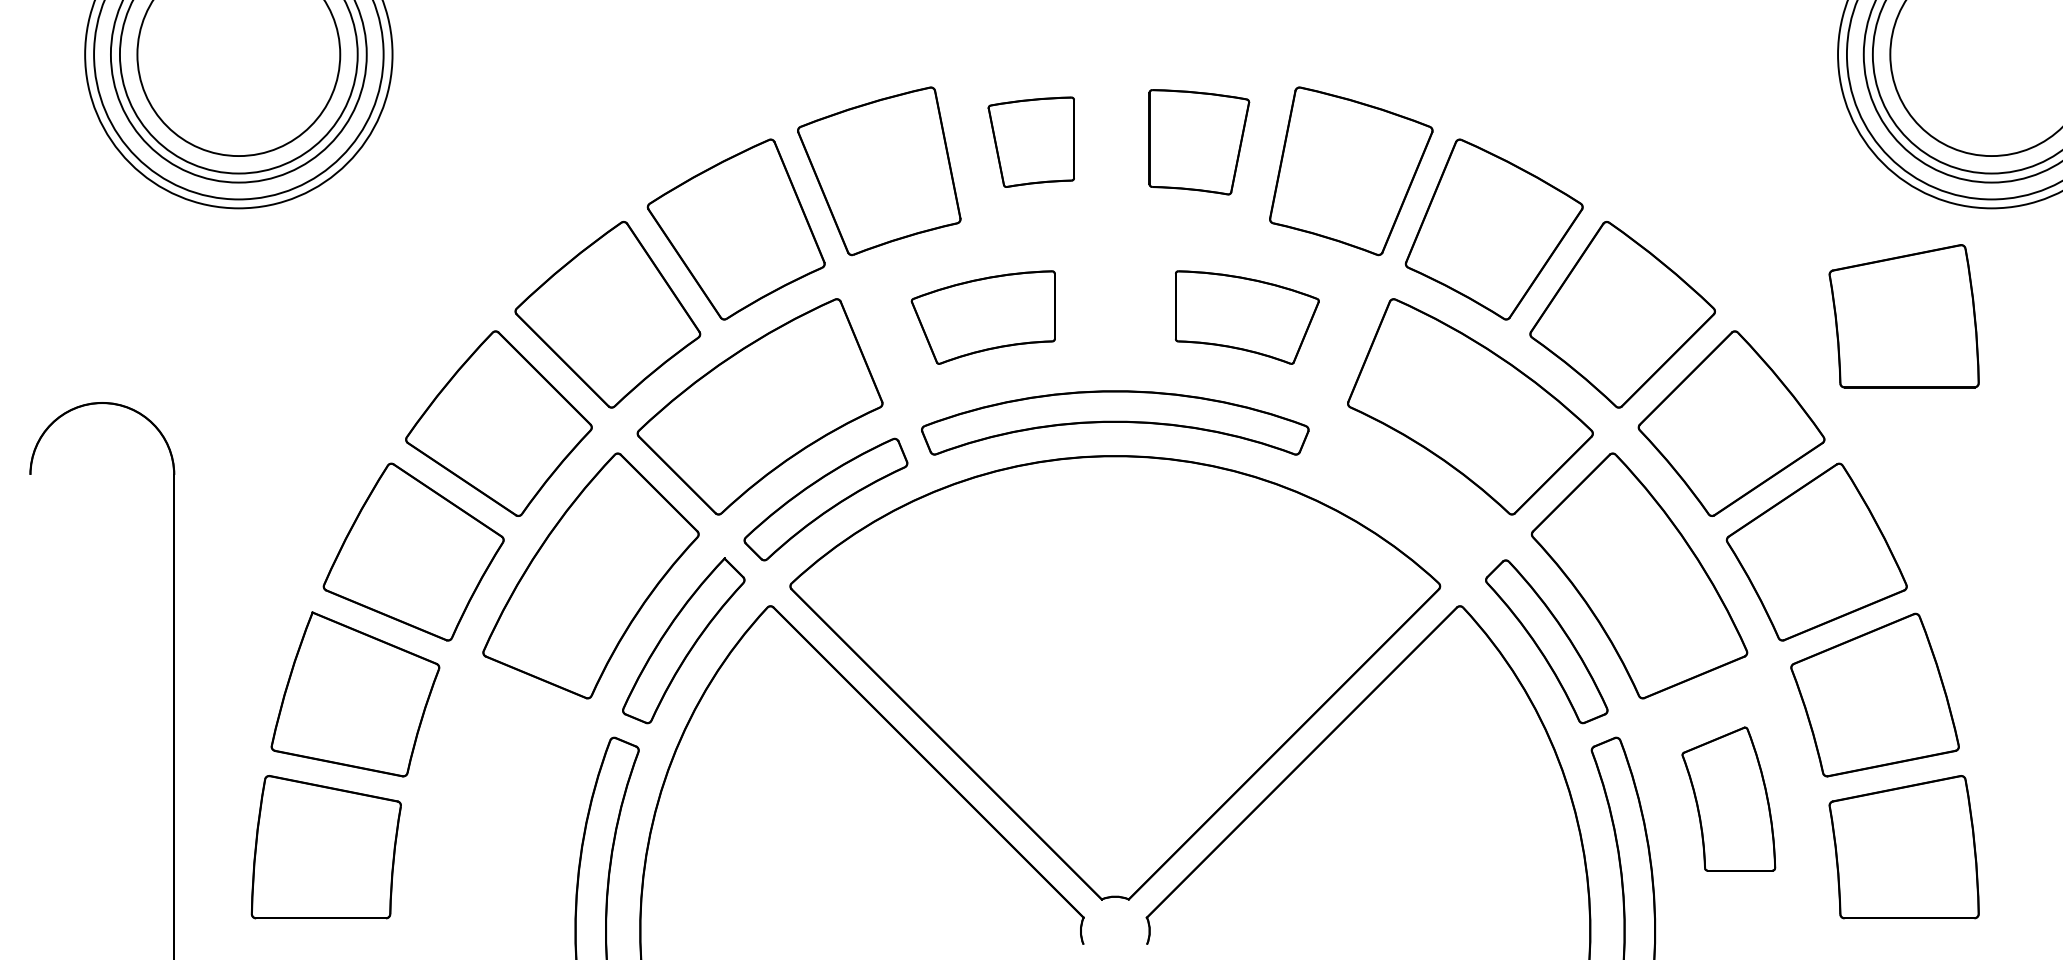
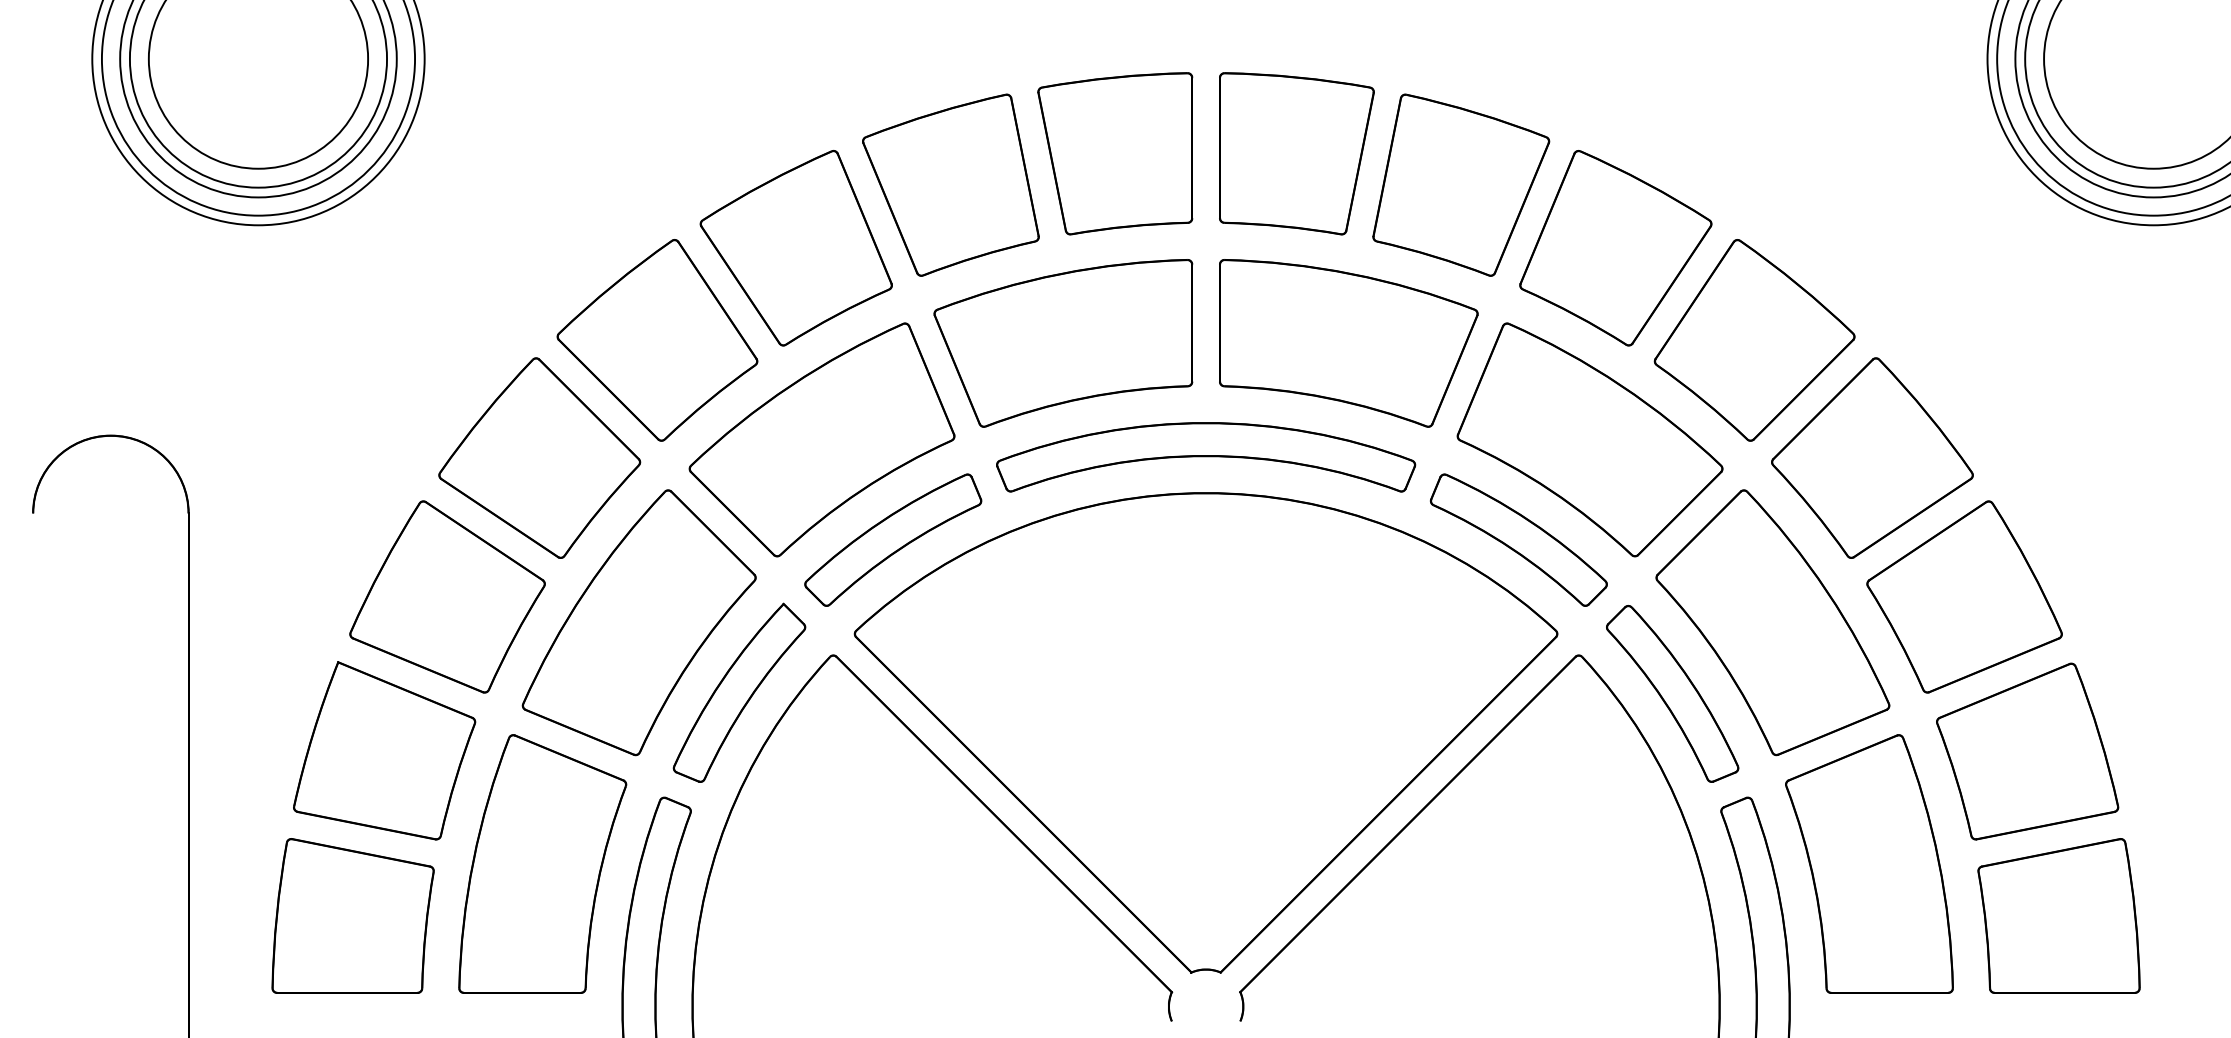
part: (1031, 141) -> (1115, 153), size x1.67
part: (1198, 141) -> (1296, 153), size x1.43
part: (1903, 315) -> (2058, 341), removed
part: (983, 317) -> (1063, 343), size x1.67
part: (1247, 317) -> (1348, 343), size x1.67
part: (1404, 498) -> (1518, 539), added
part: (501, 798) -> (542, 863), added
part: (1728, 798) -> (1869, 863), size x1.67

